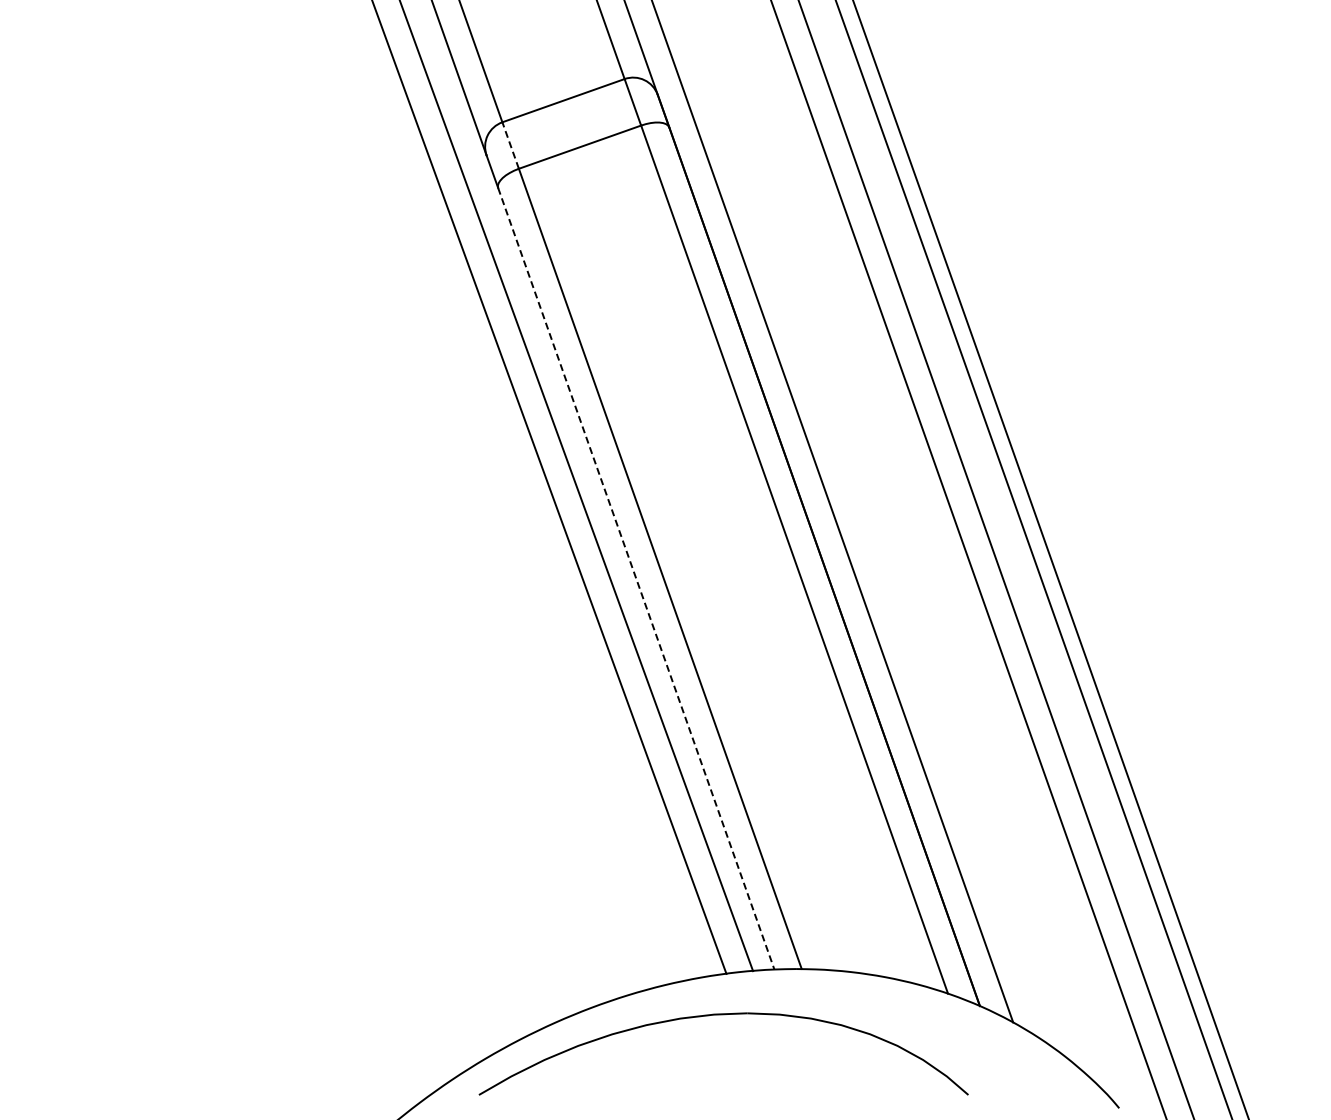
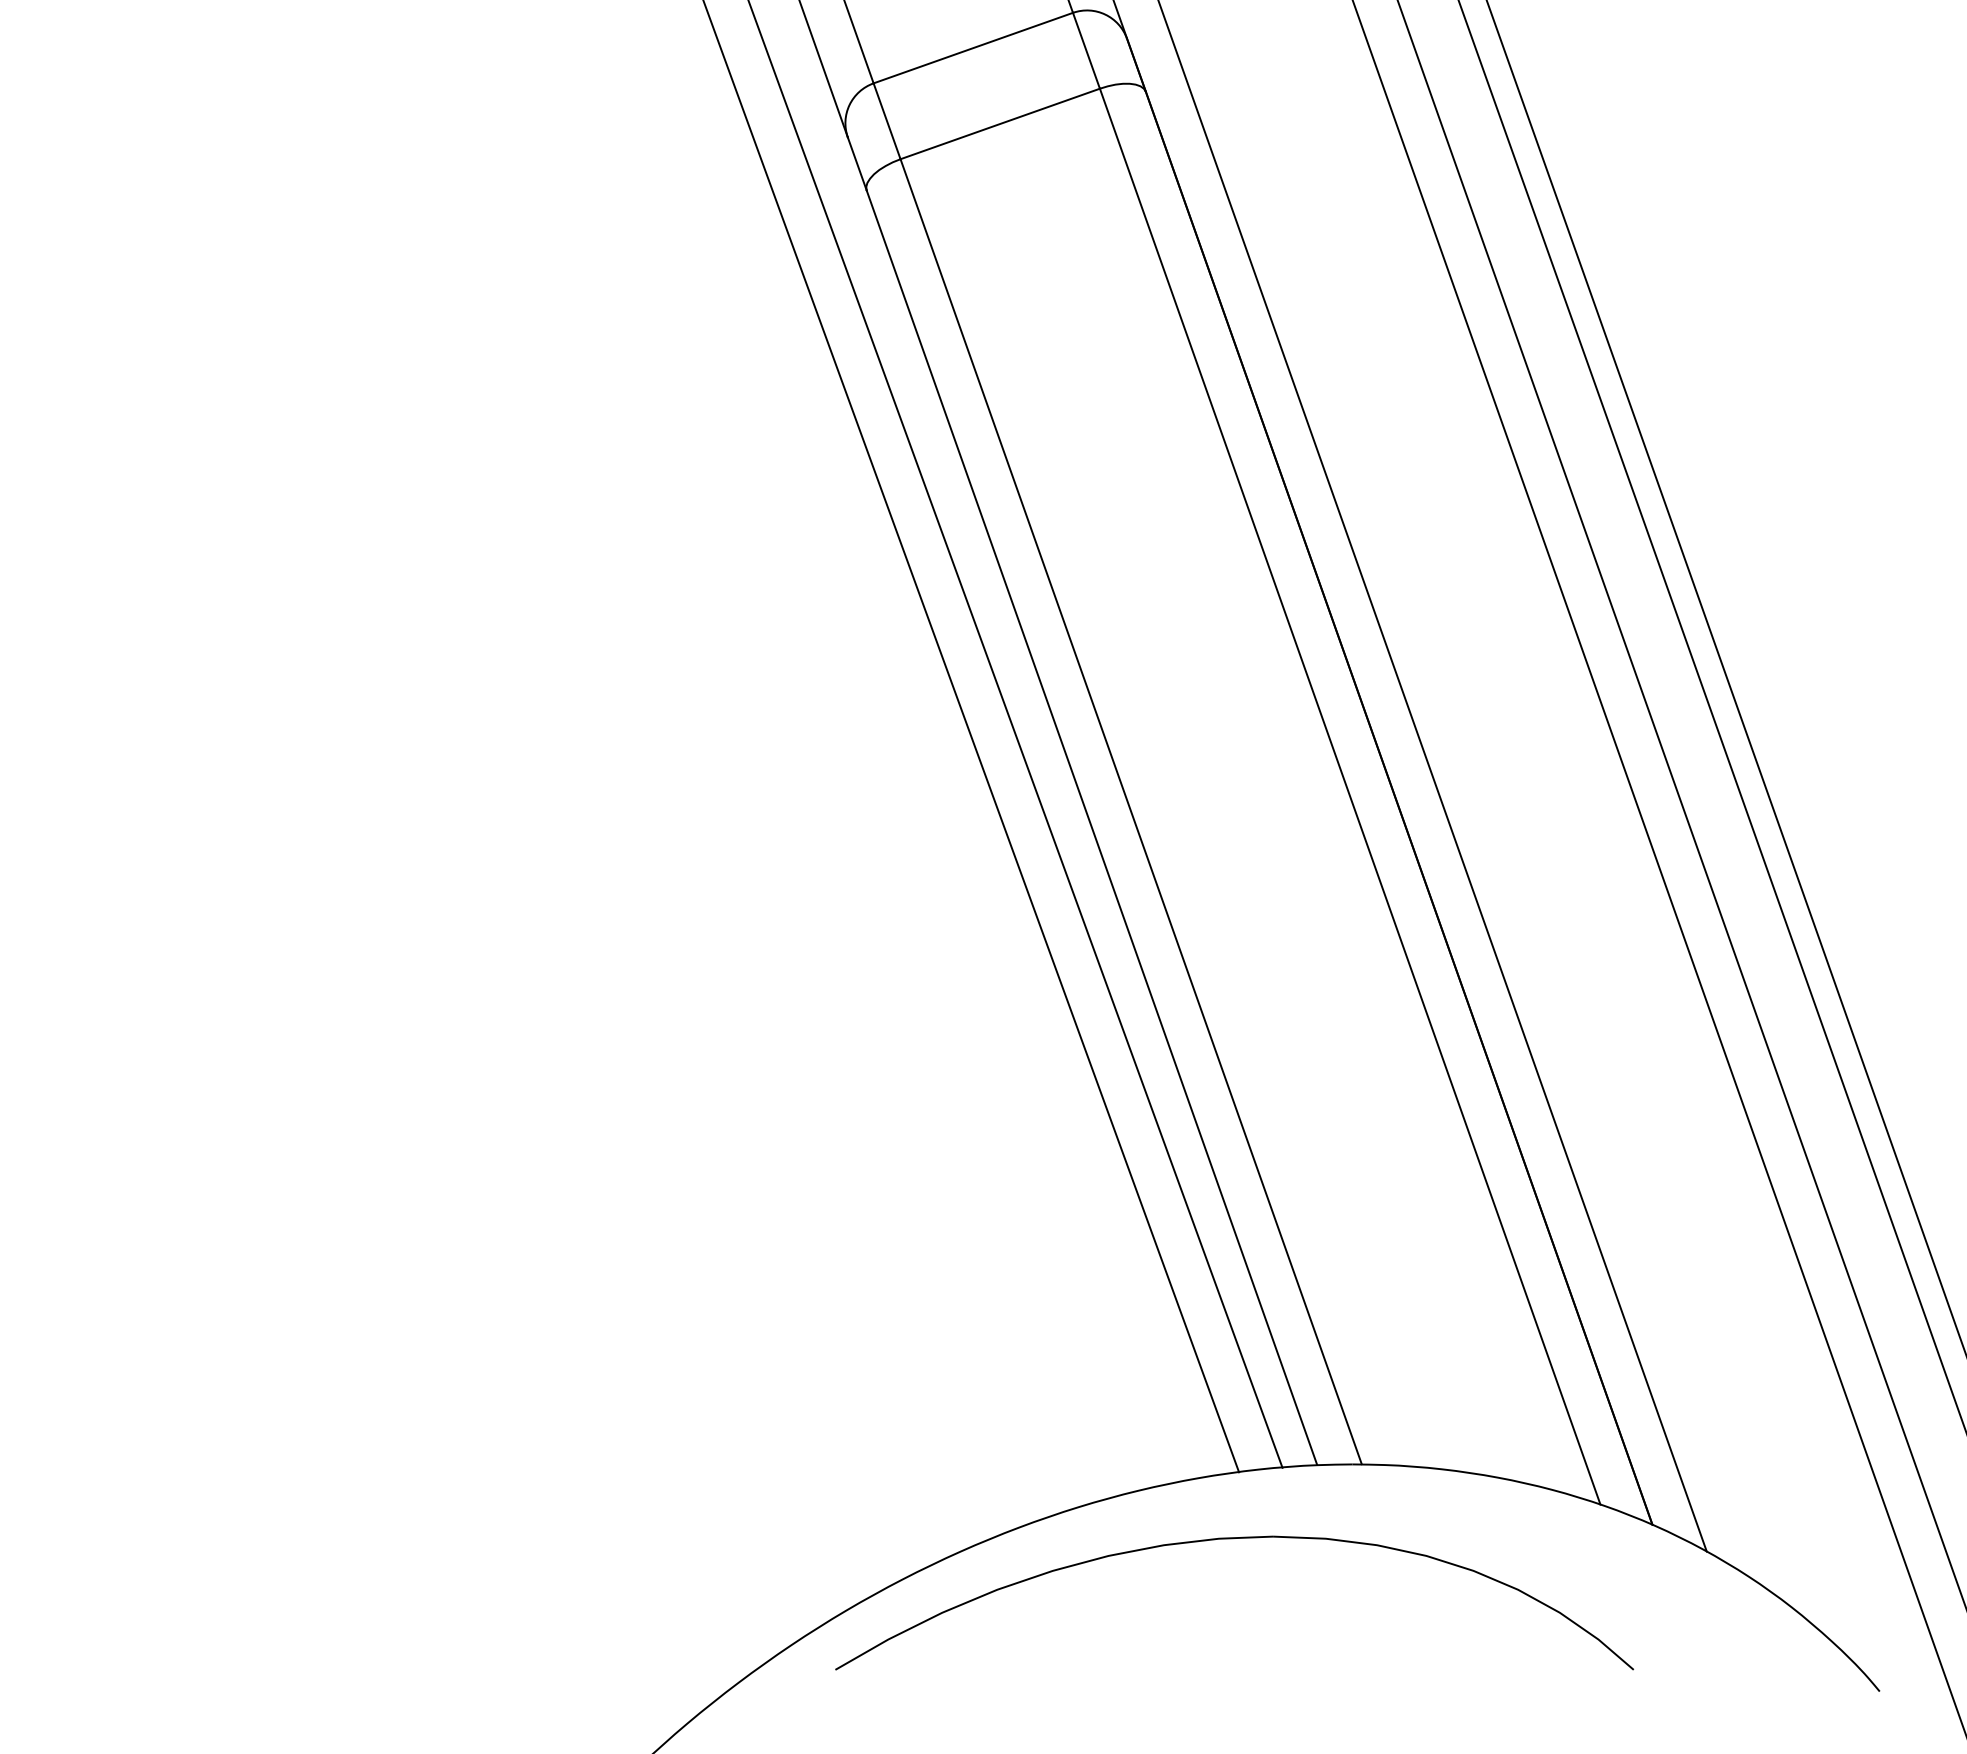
line: (510, 145) -> (886, 121), dashed -> solid
line: (636, 579) -> (1092, 829), dashed -> solid

